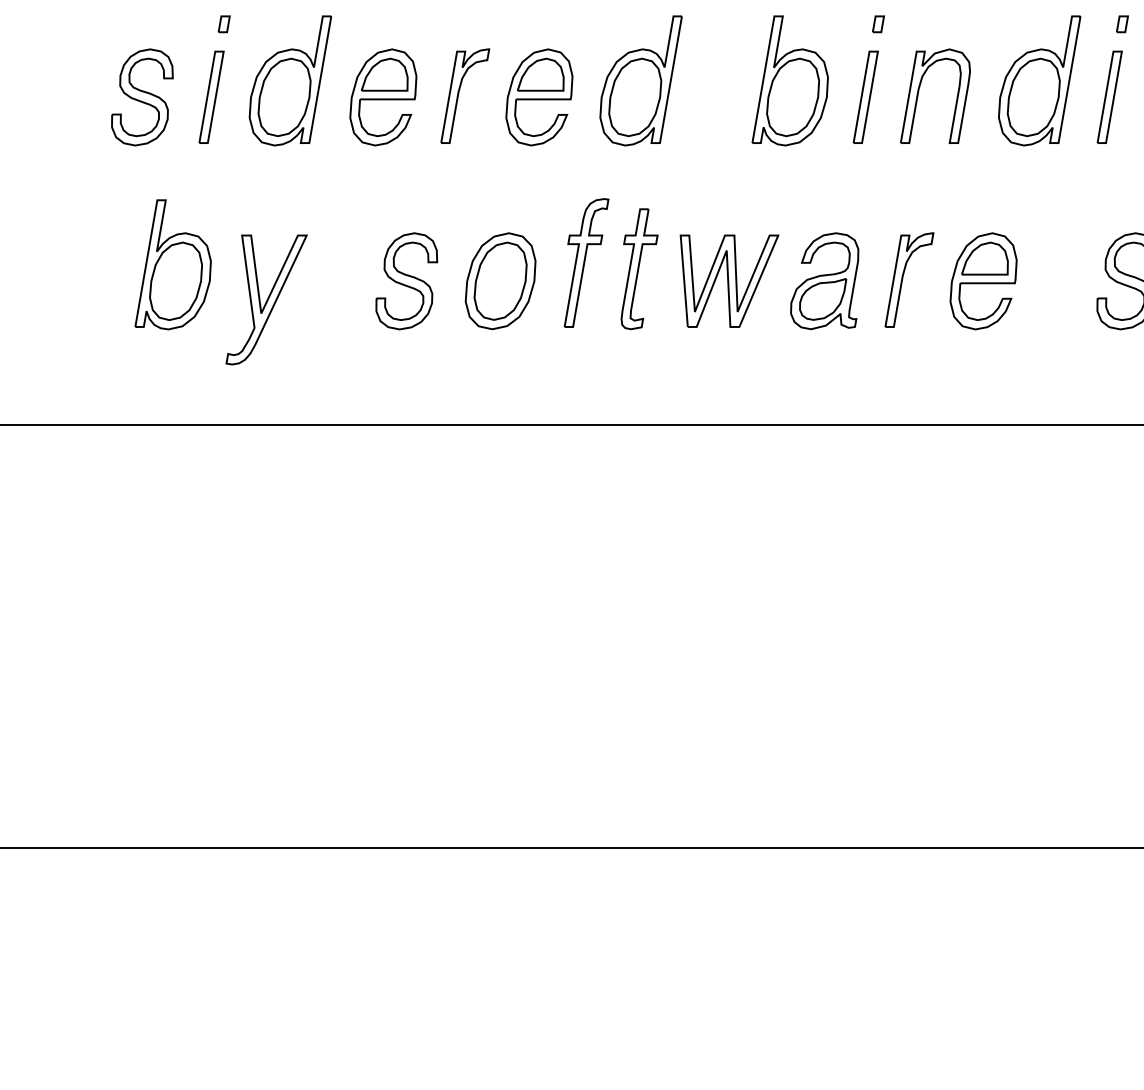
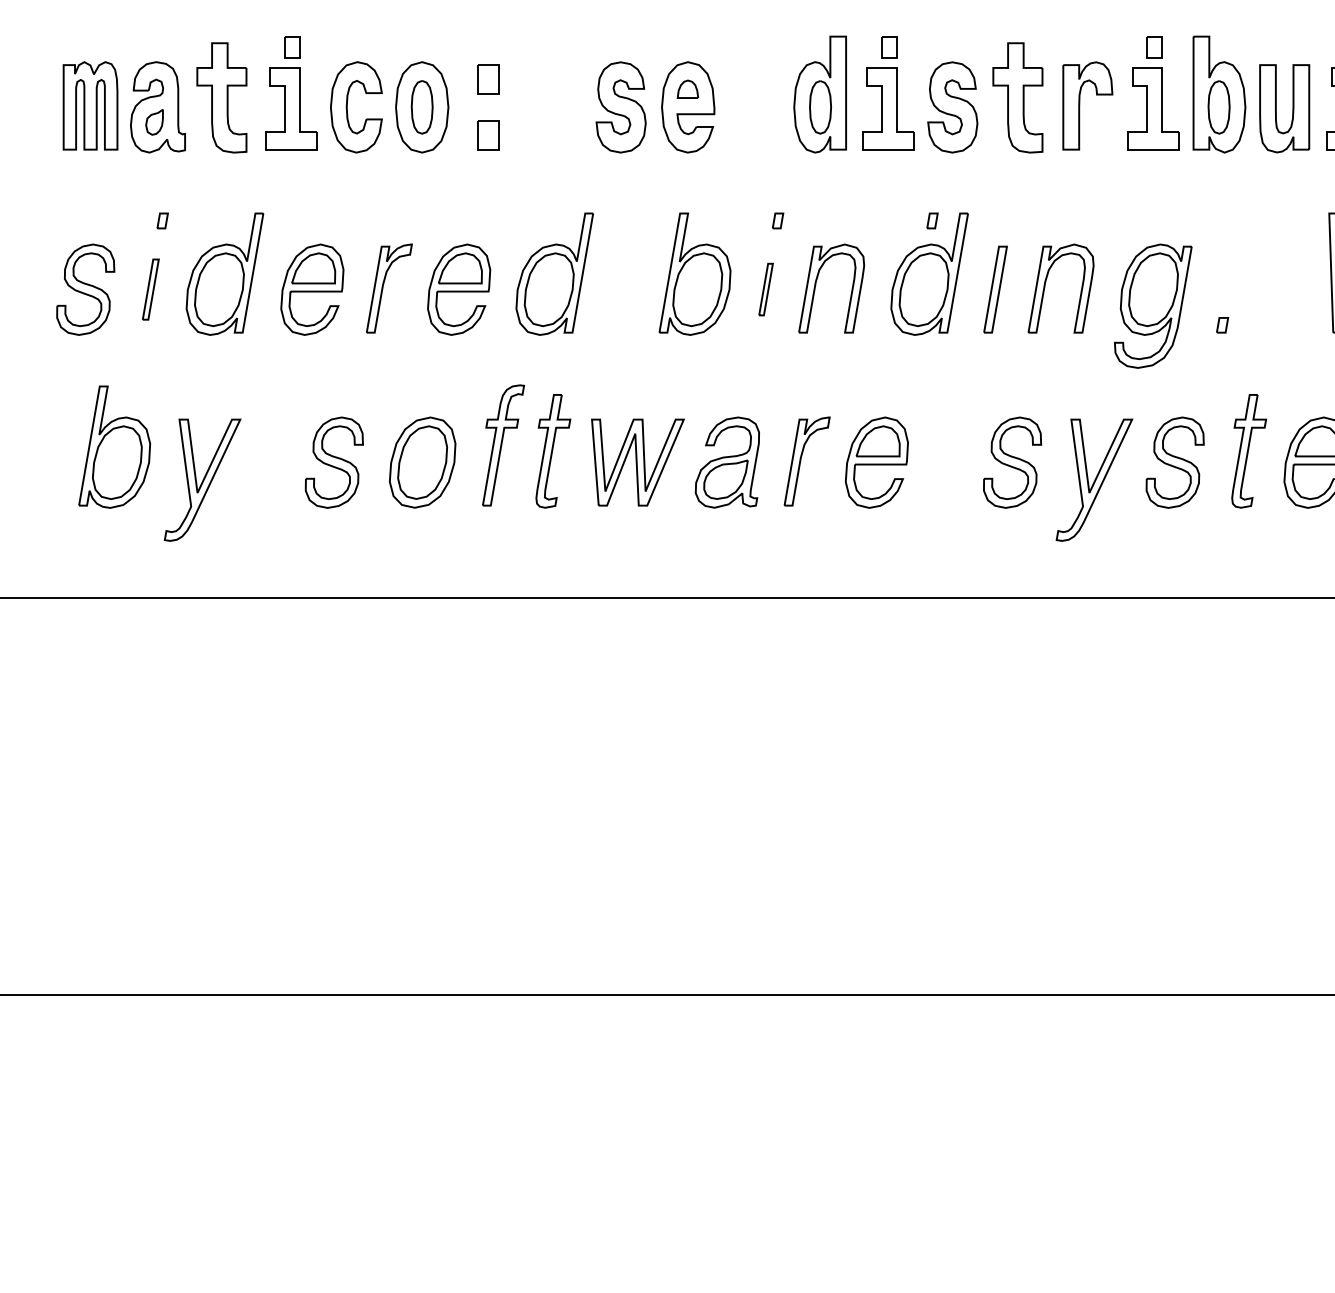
part: (1122, 23) -> (932, 220), moved
part: (211, 97) -> (150, 289), size x0.7
part: (865, 97) -> (765, 289), size x0.6

